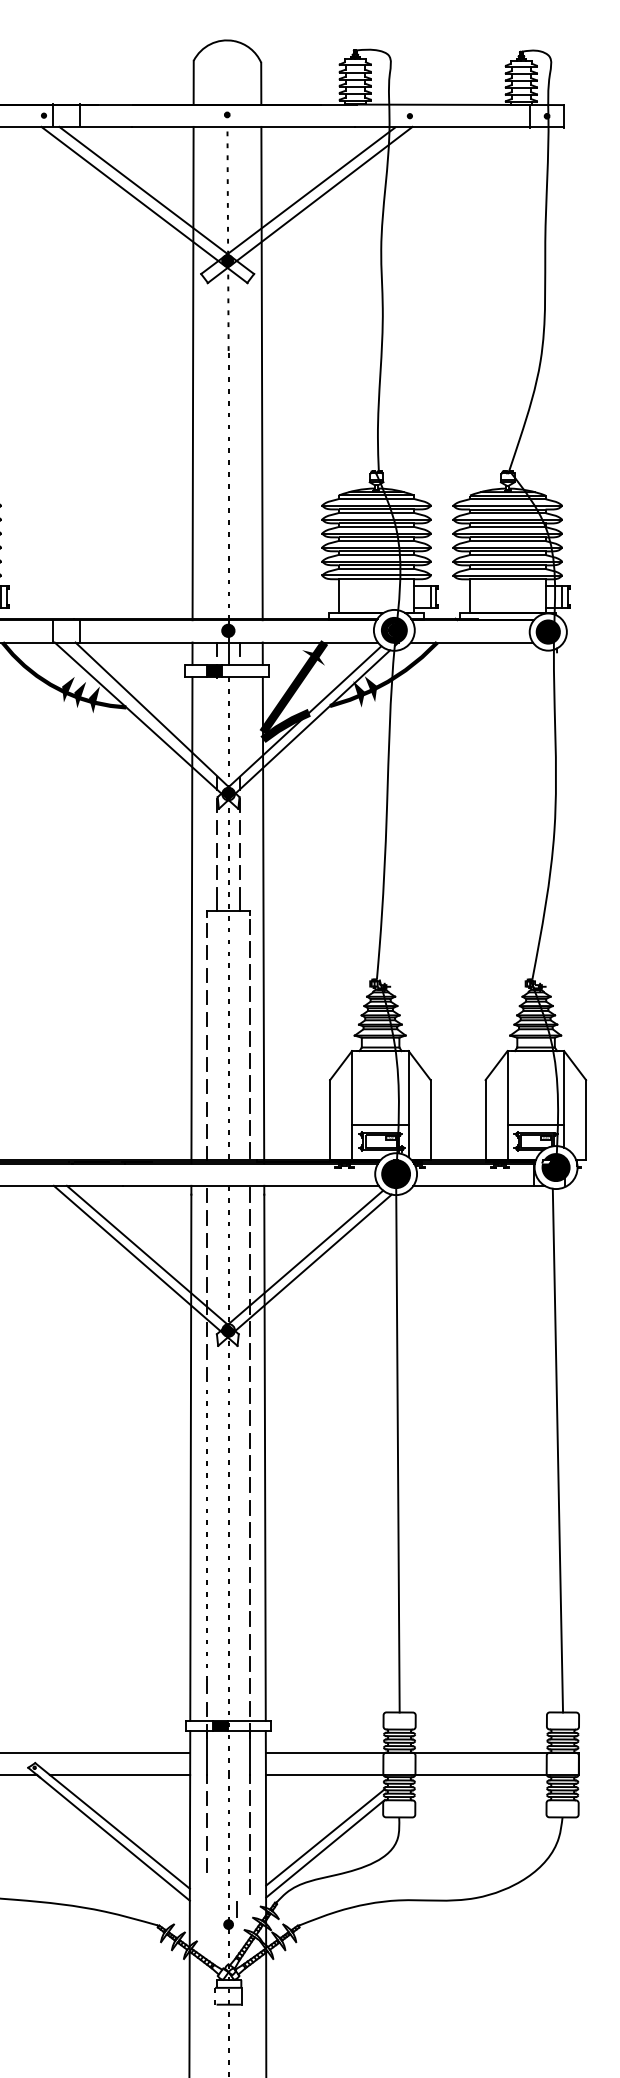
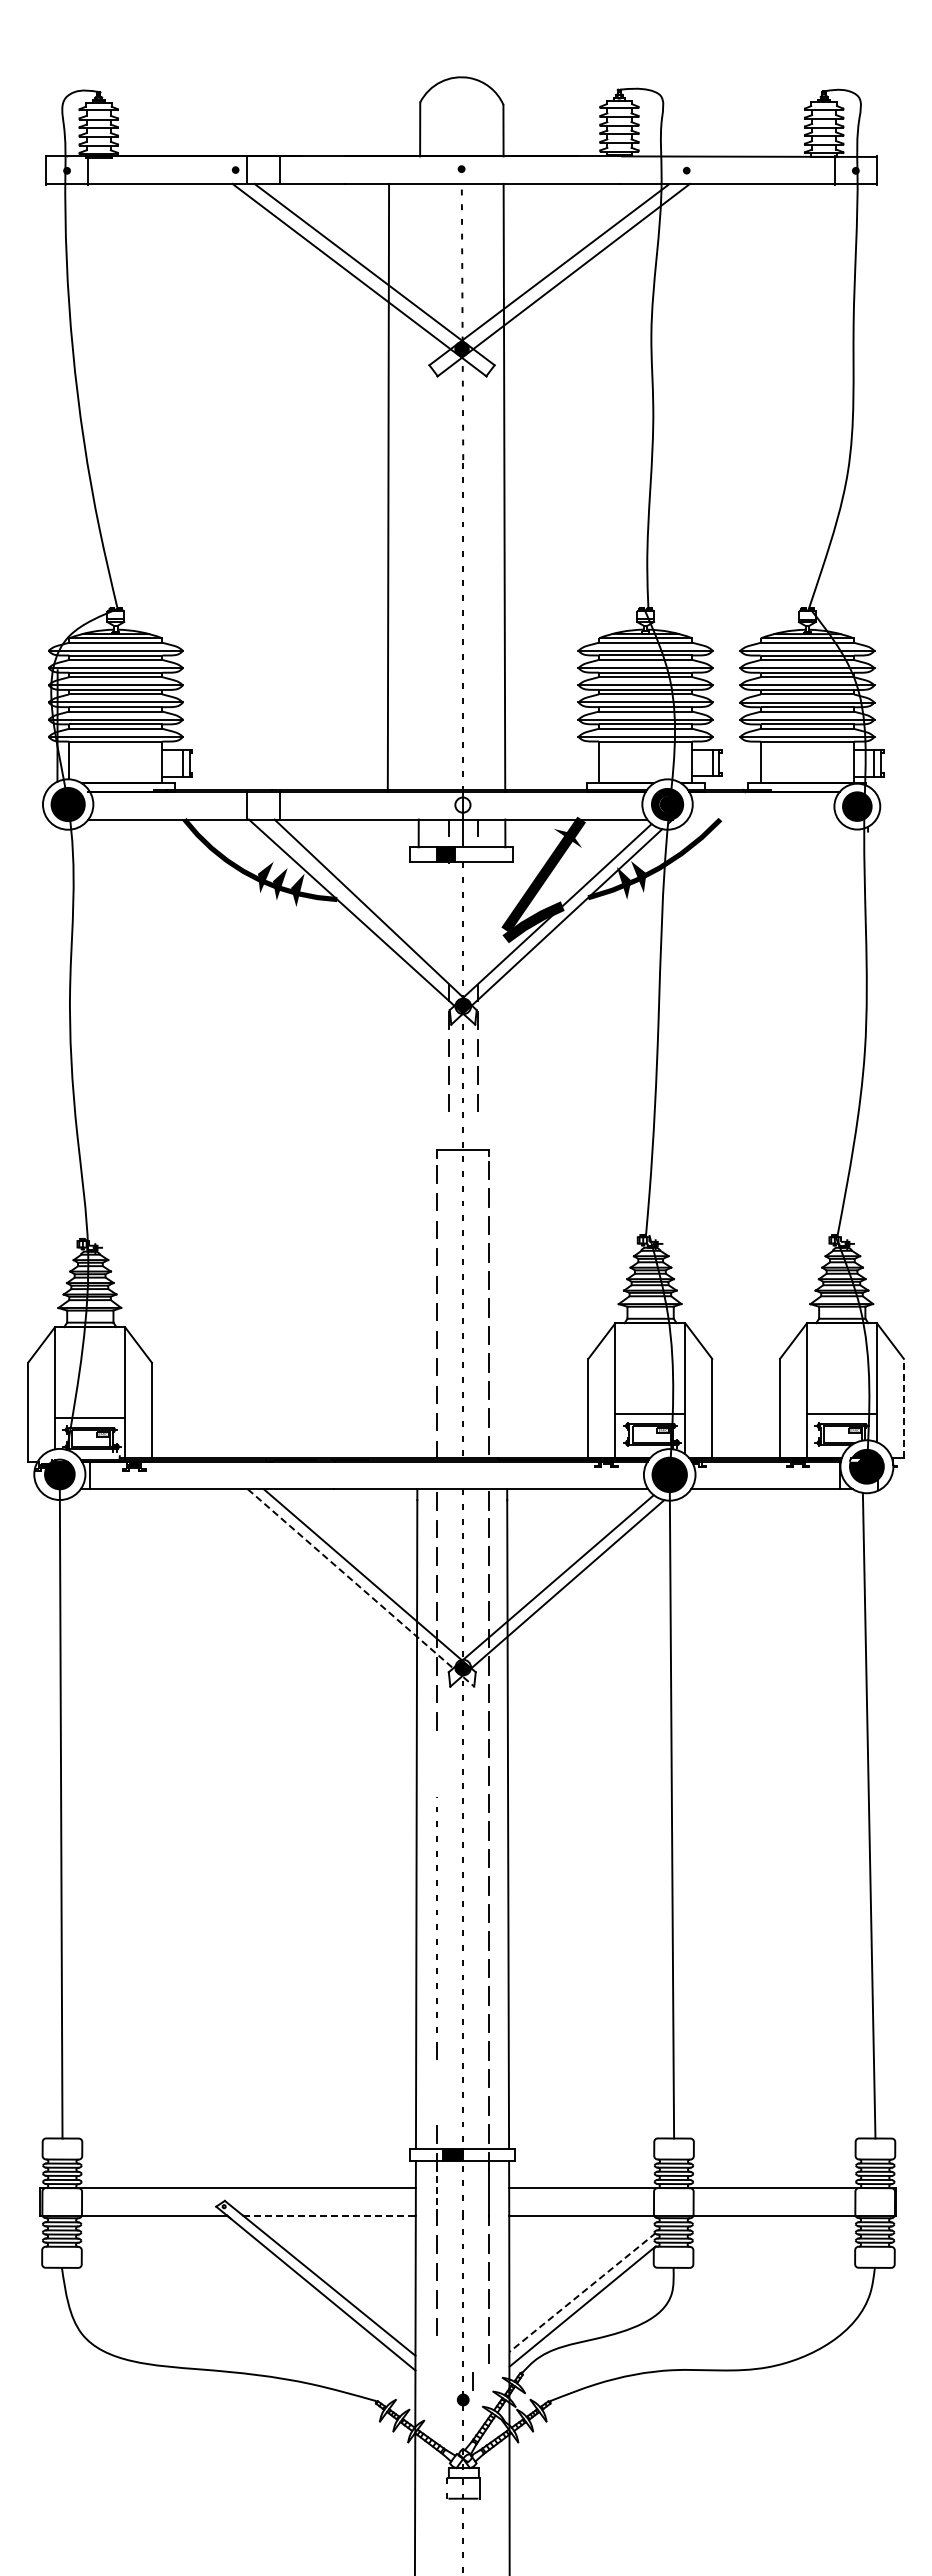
line: (193, 373) -> (388, 487), moved
fill: (228, 630) -> (462, 804), removed
line: (471, 642) -> (762, 819), removed
line: (216, 898) -> (448, 1135), removed
line: (240, 898) -> (477, 1135), removed
line: (191, 919) -> (417, 1161), removed
line: (263, 919) -> (506, 1161), removed
line: (585, 1119) -> (903, 1407), solid -> dashed
line: (146, 1266) -> (361, 1588), solid -> dashed
part: (206, 1542) -> (436, 1928), size x0.7
line: (207, 1753) -> (437, 2188), solid -> dashed
line: (120, 1774) -> (329, 2215), solid -> dashed
line: (325, 1837) -> (582, 2292), solid -> dashed

